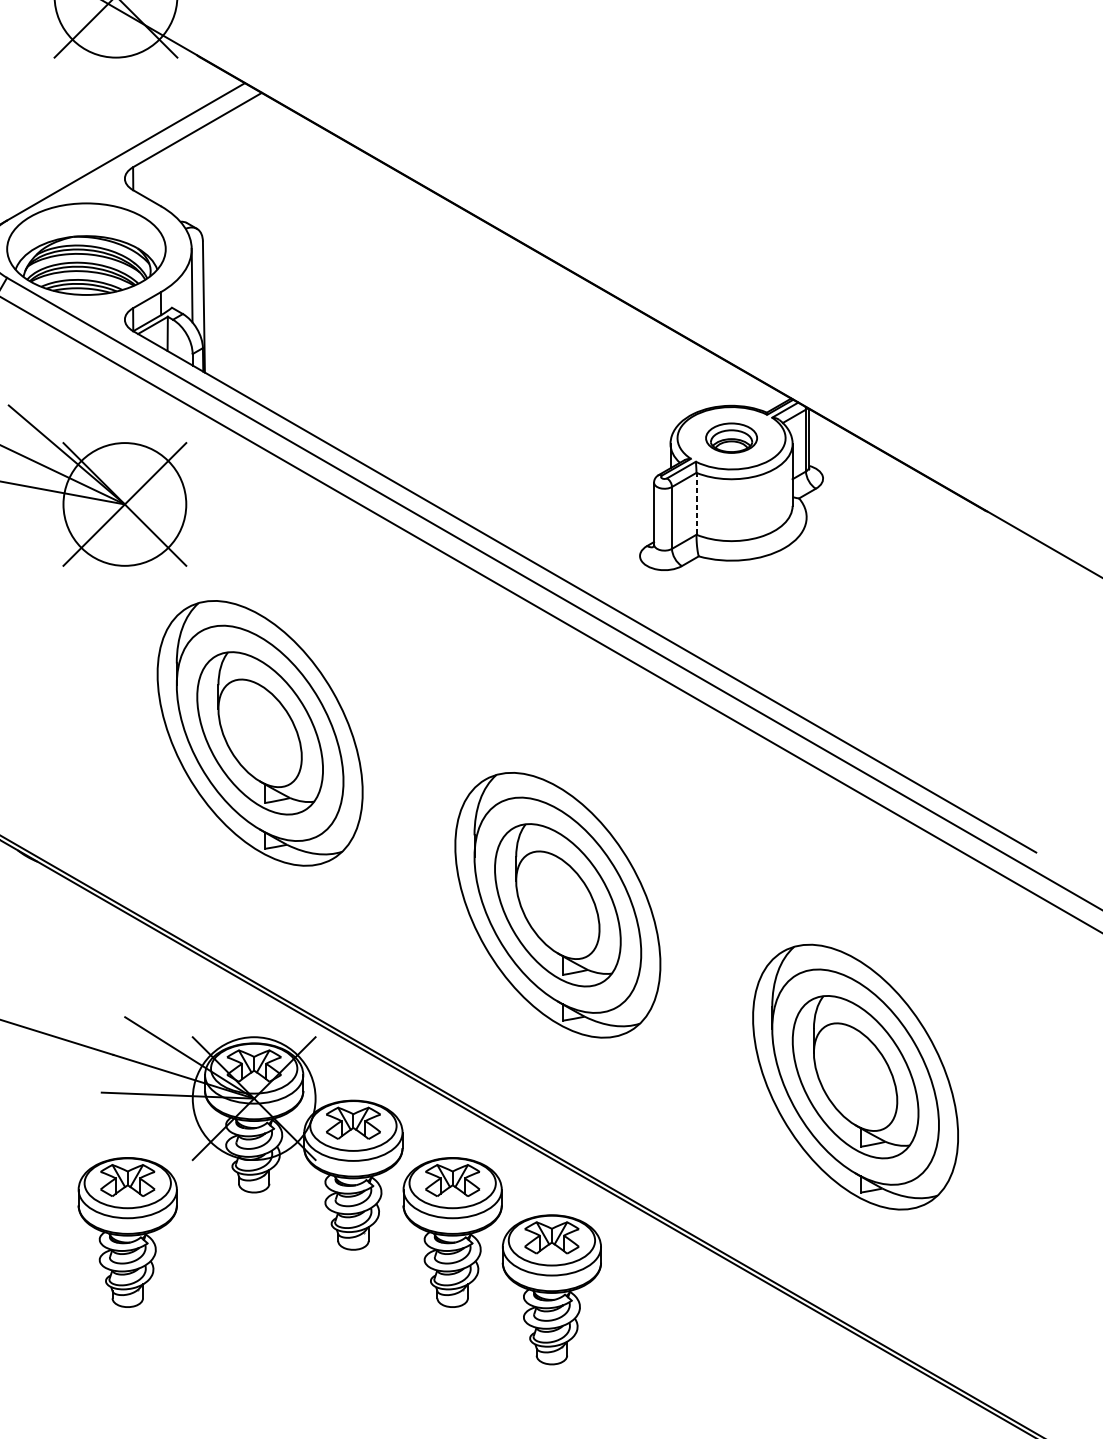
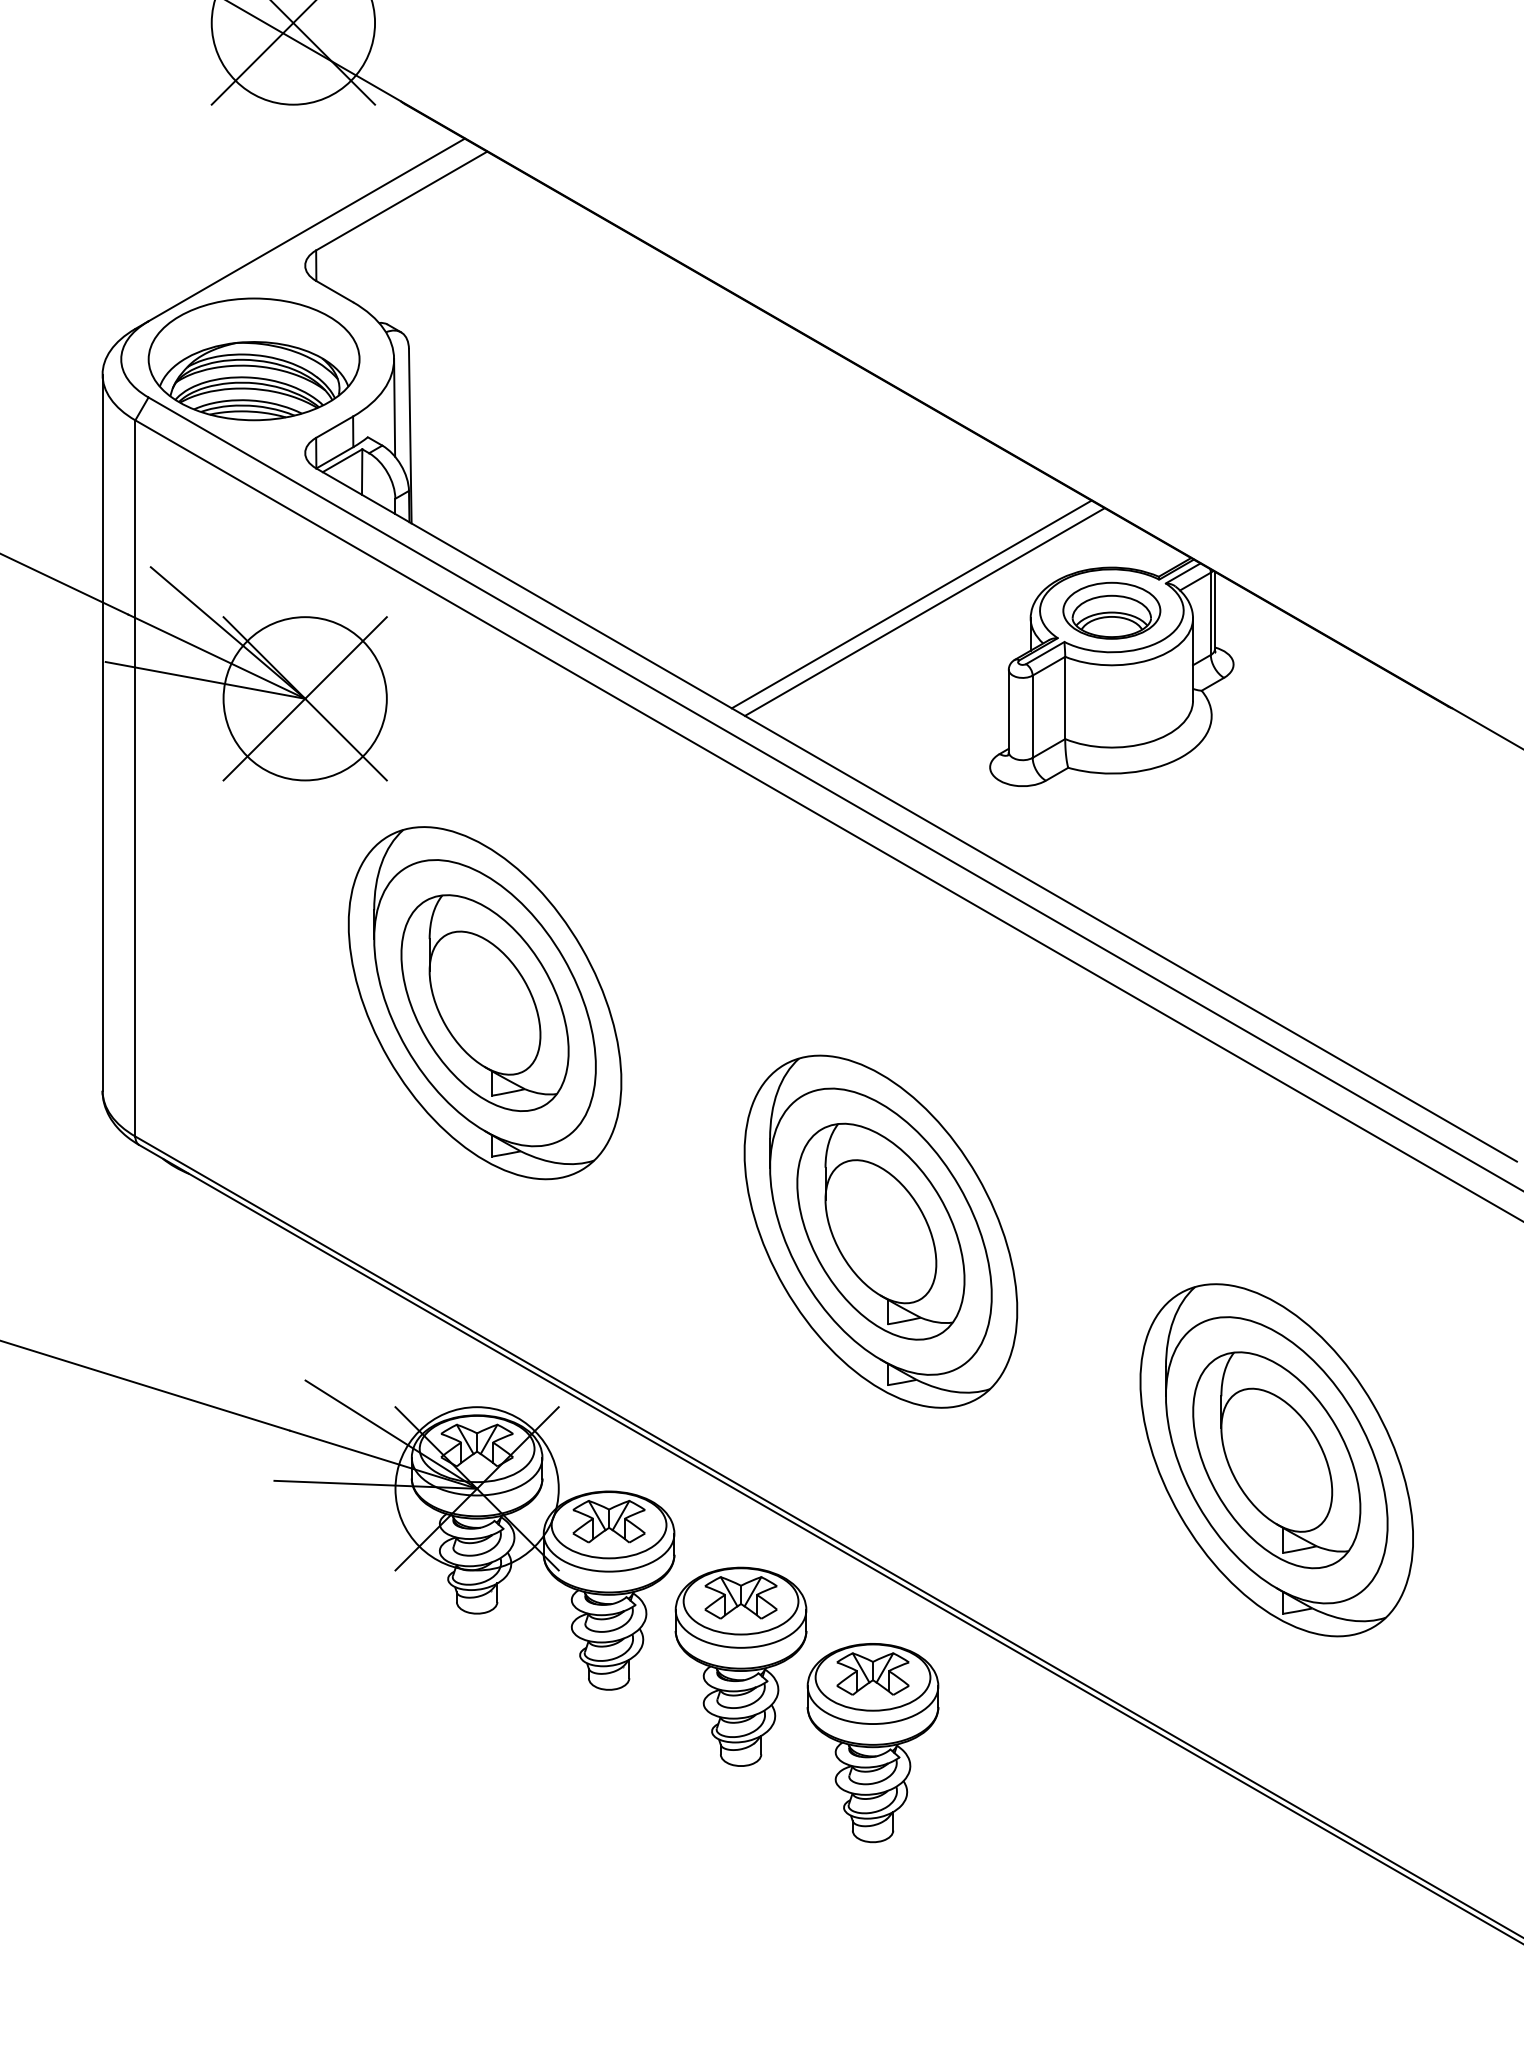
line: (580, 433) -> (911, 604), added
line: (590, 438) -> (924, 611), added
part: (731, 438) -> (1111, 610), size x1.43
line: (696, 503) -> (1065, 697), dashed -> solid
part: (127, 1232) -> (308, 1666), removed

